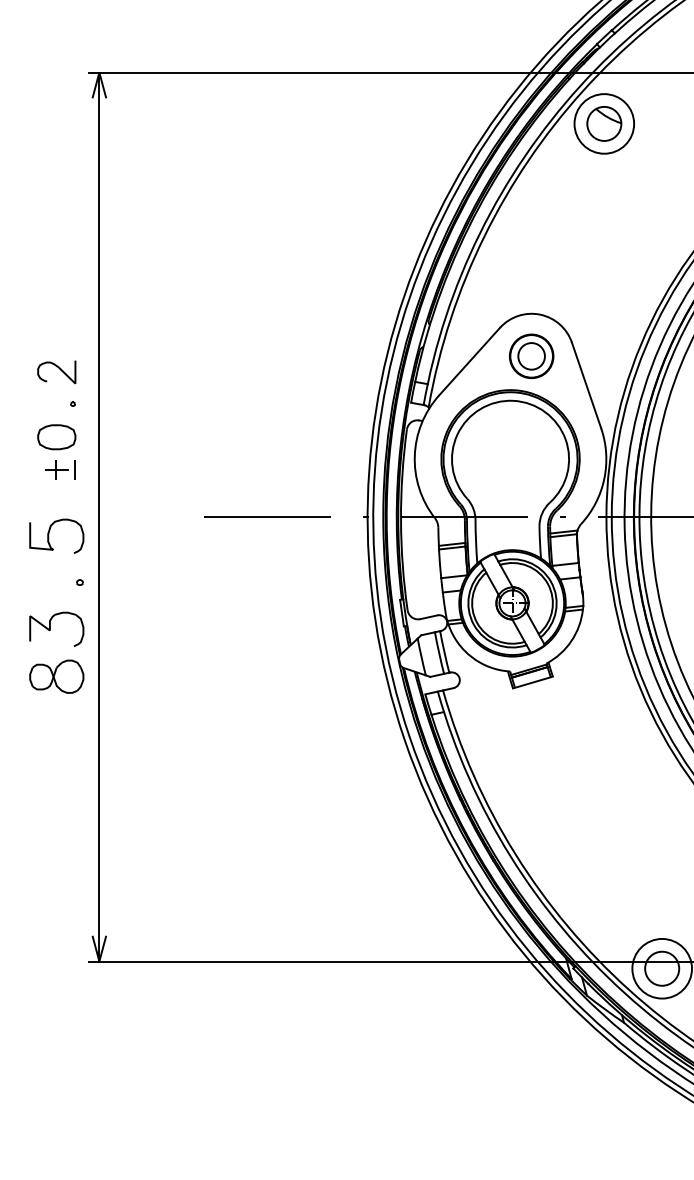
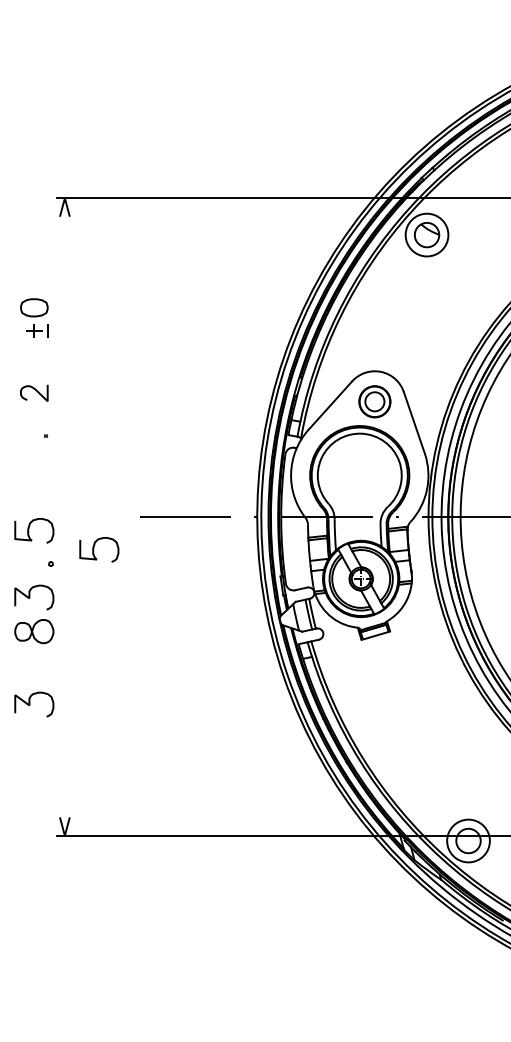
curve: (58, 368) -> (35, 390), moved
part: (57, 450) -> (34, 317), moved
line: (98, 516) -> (64, 516), removed
curve: (140, 562) -> (94, 549), added
curve: (51, 778) -> (30, 704), added

